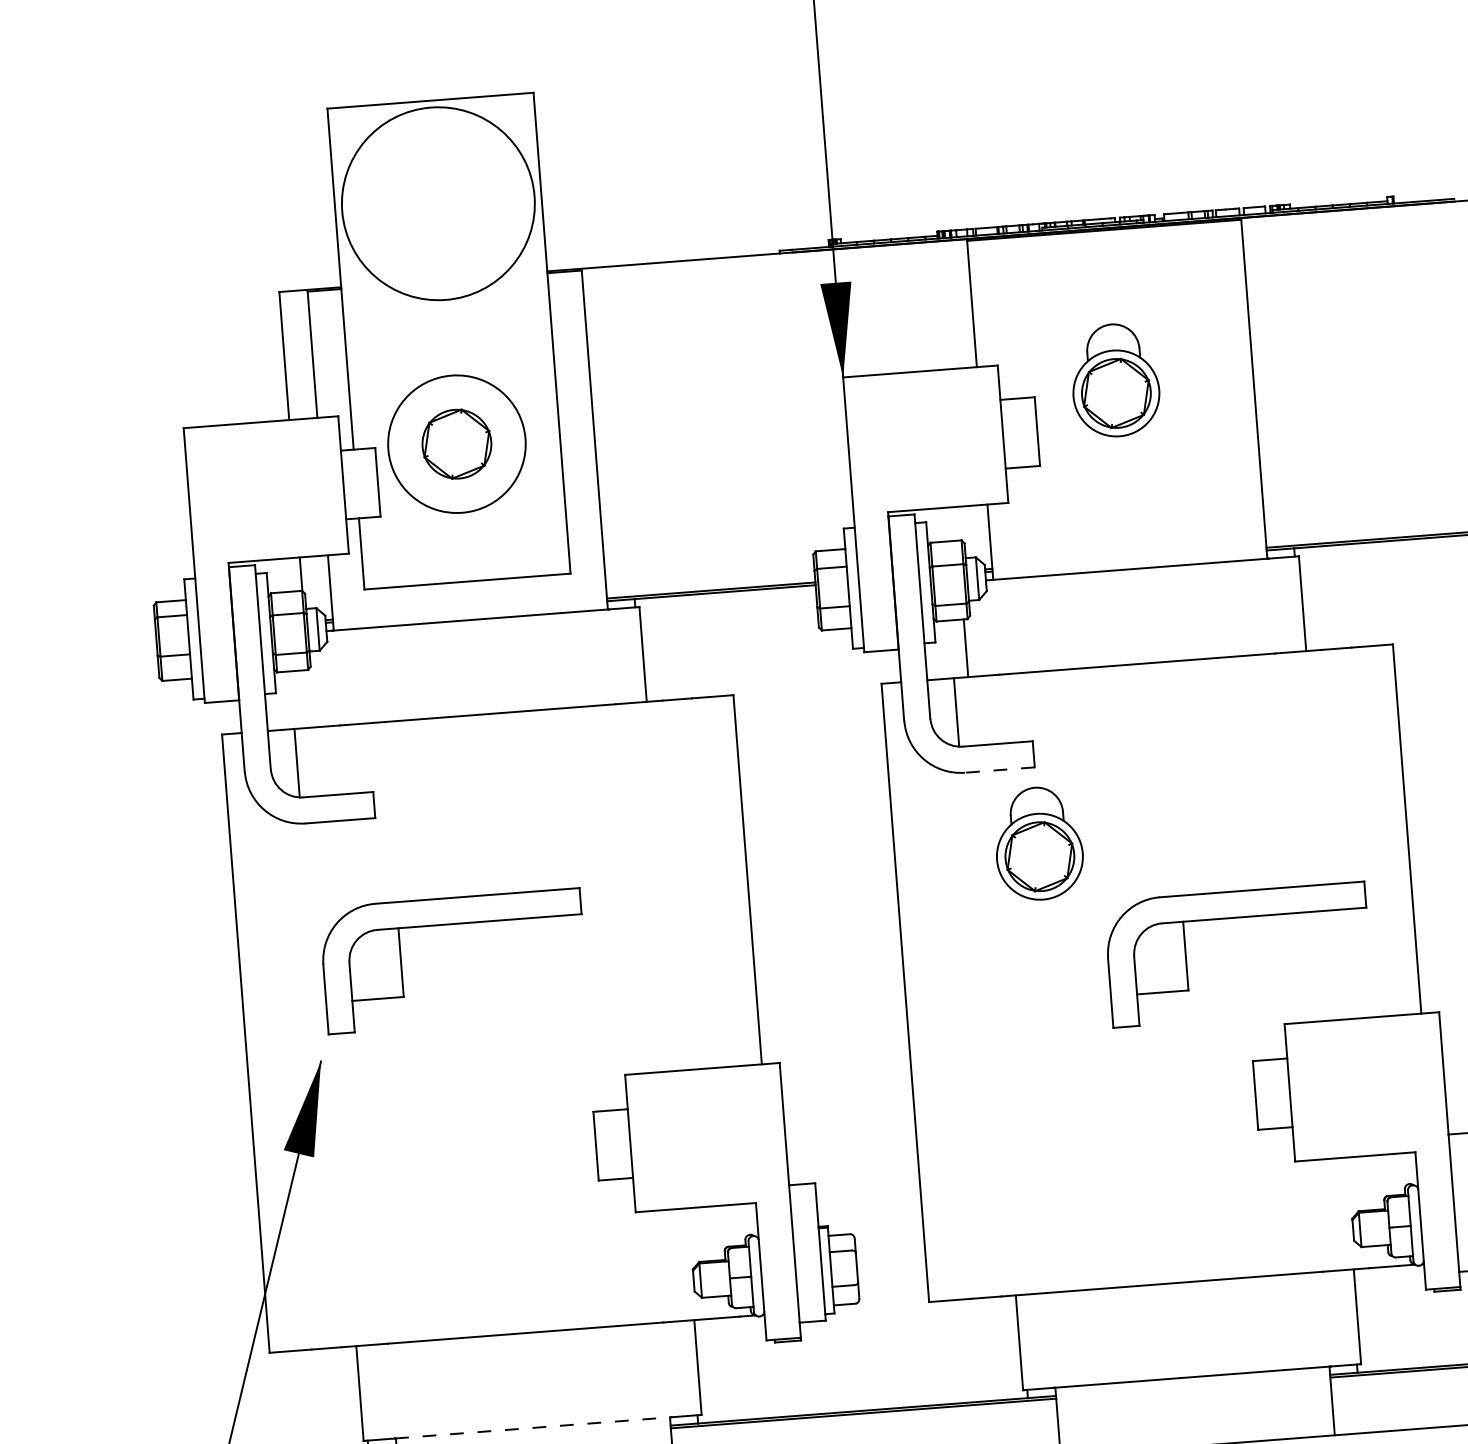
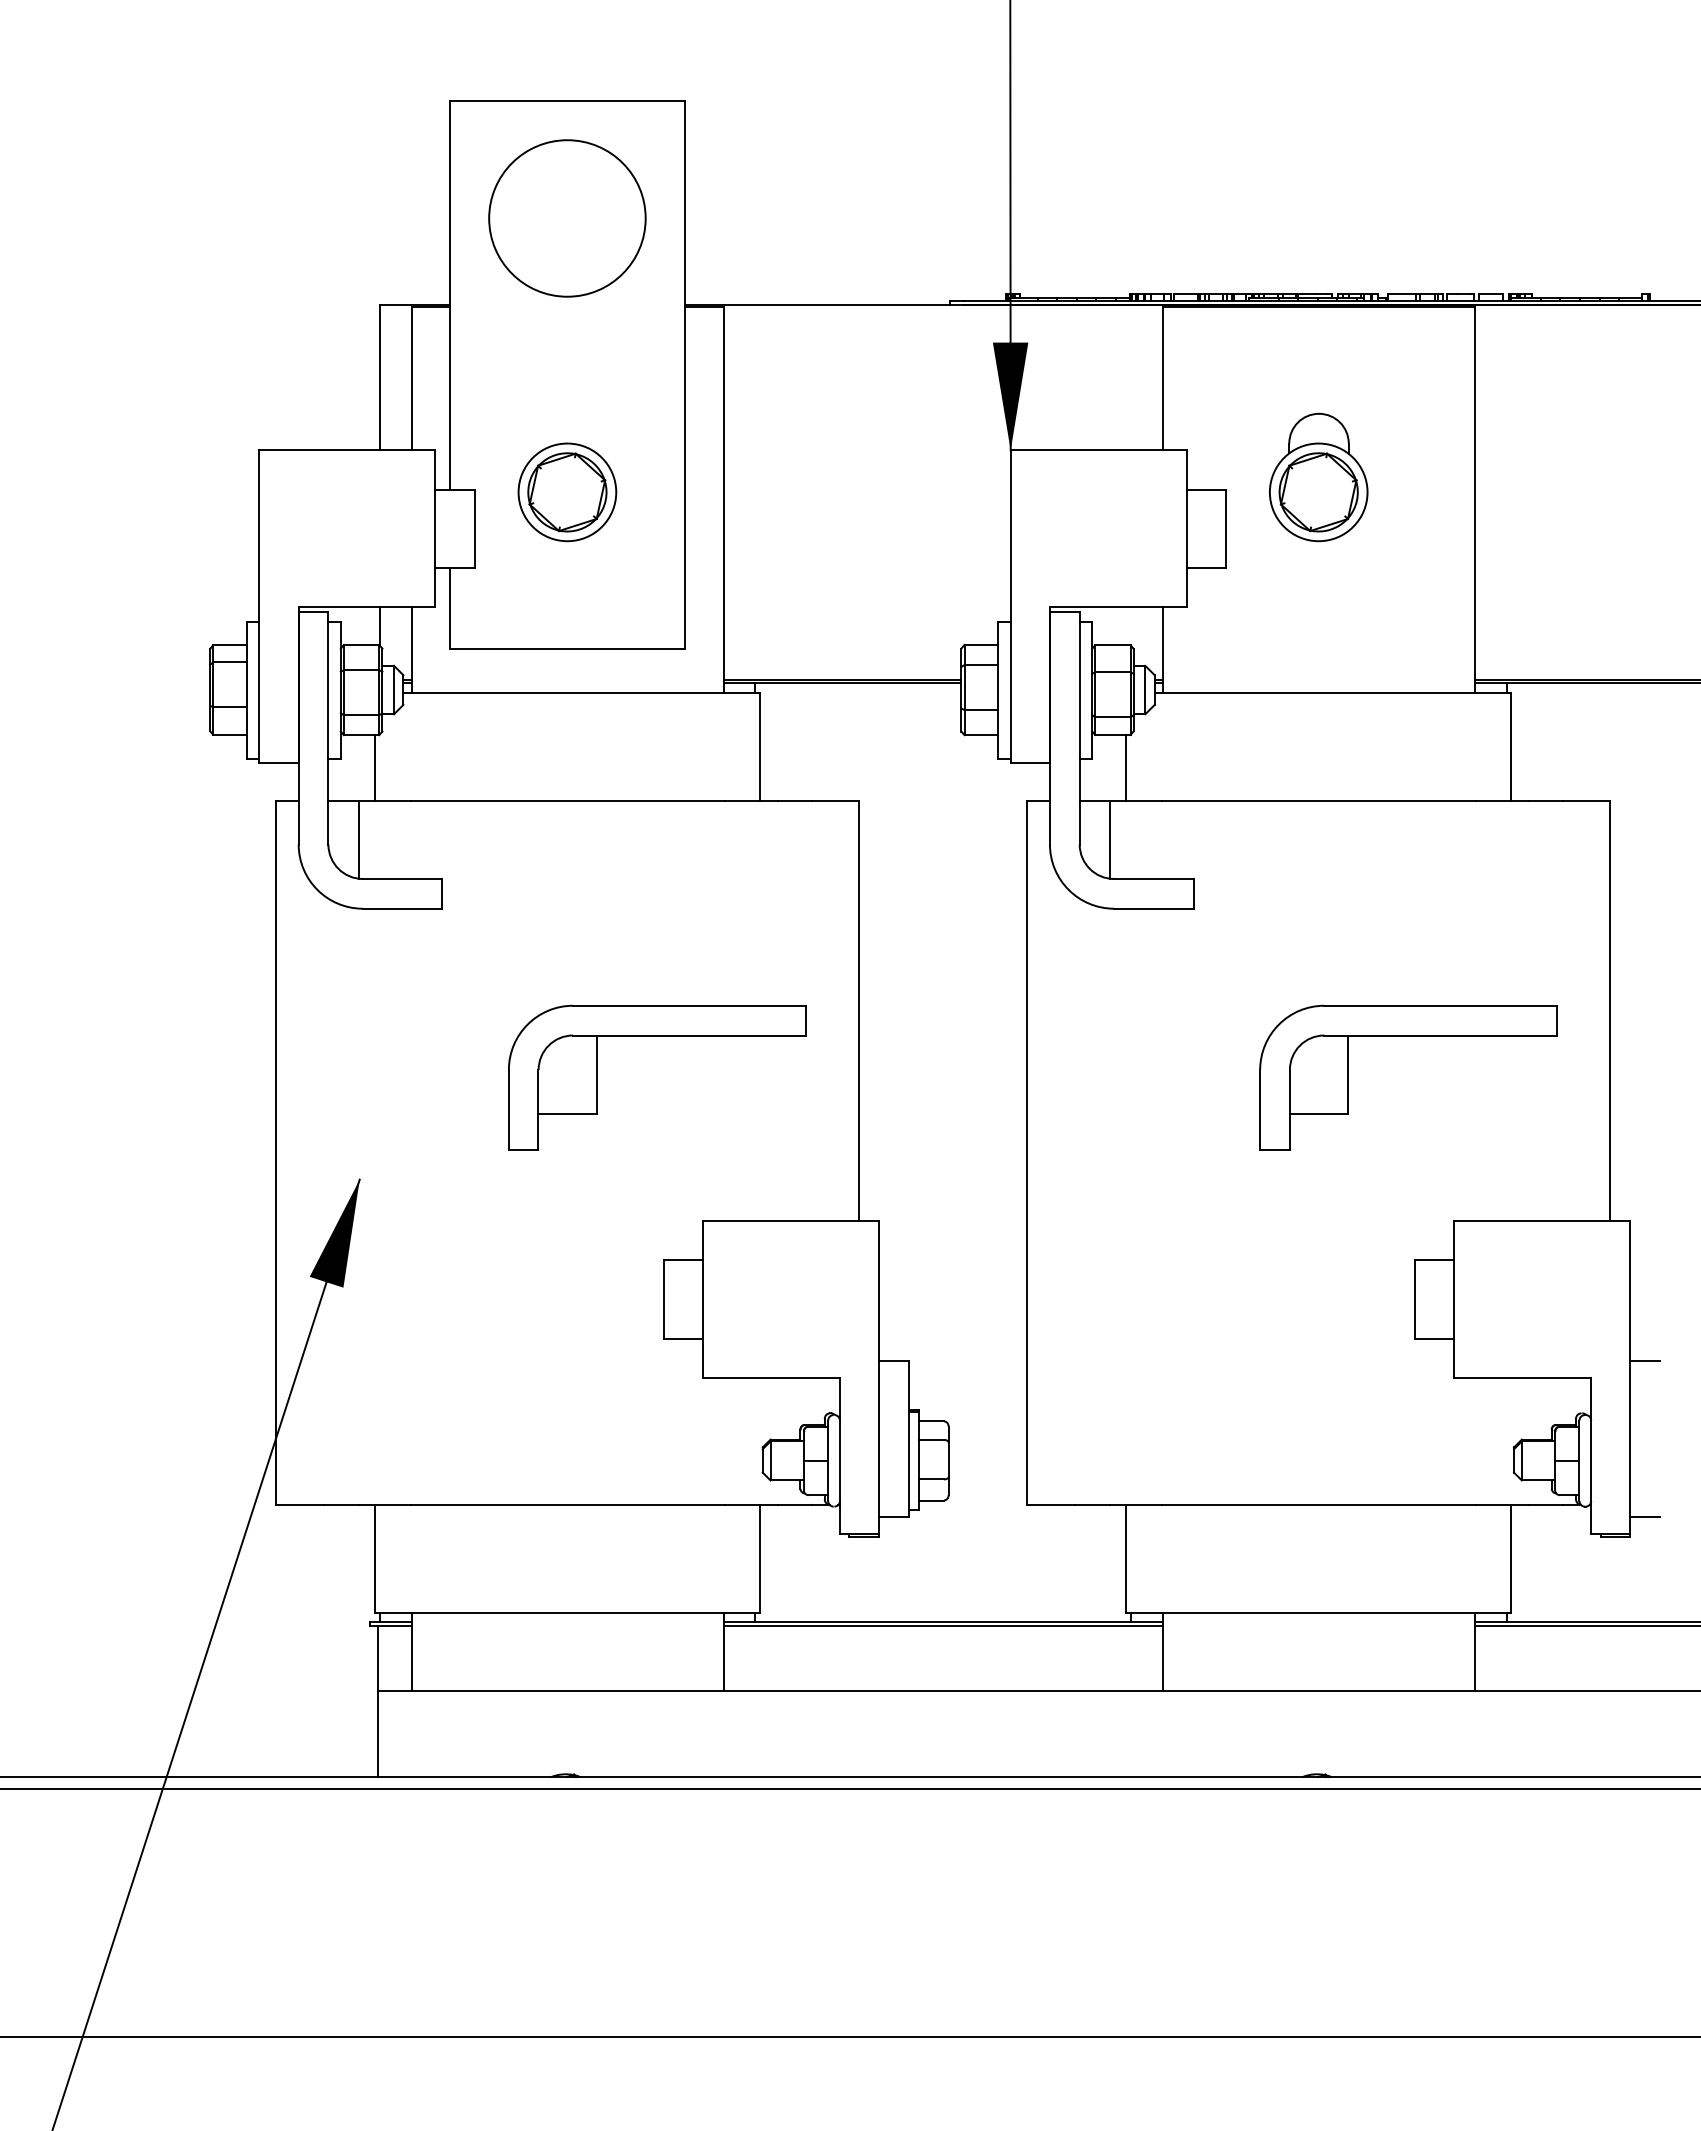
circle: (438, 203) -> (567, 218), size x0.71
circle: (457, 444) -> (567, 492), size x0.62
line: (306, 698) -> (374, 767), added
line: (999, 769) -> (1153, 908), dashed -> solid
part: (1038, 843) -> (1191, 995), removed
part: (1236, 918) -> (1408, 1036), moved
part: (451, 925) -> (657, 1036), moved
line: (533, 1428) -> (568, 1613), dashed -> solid

